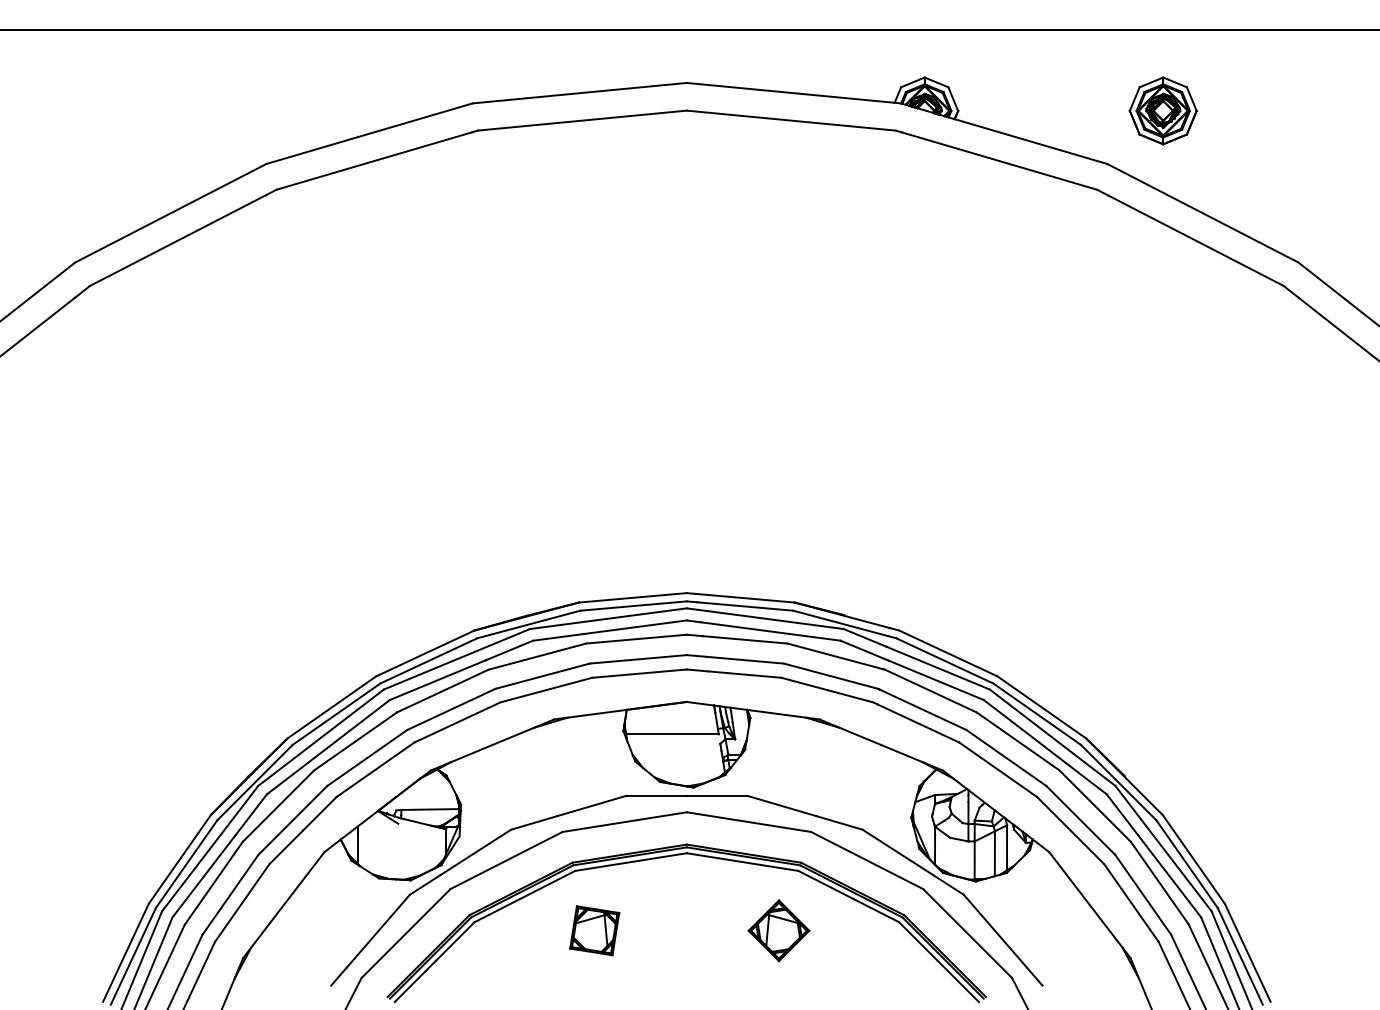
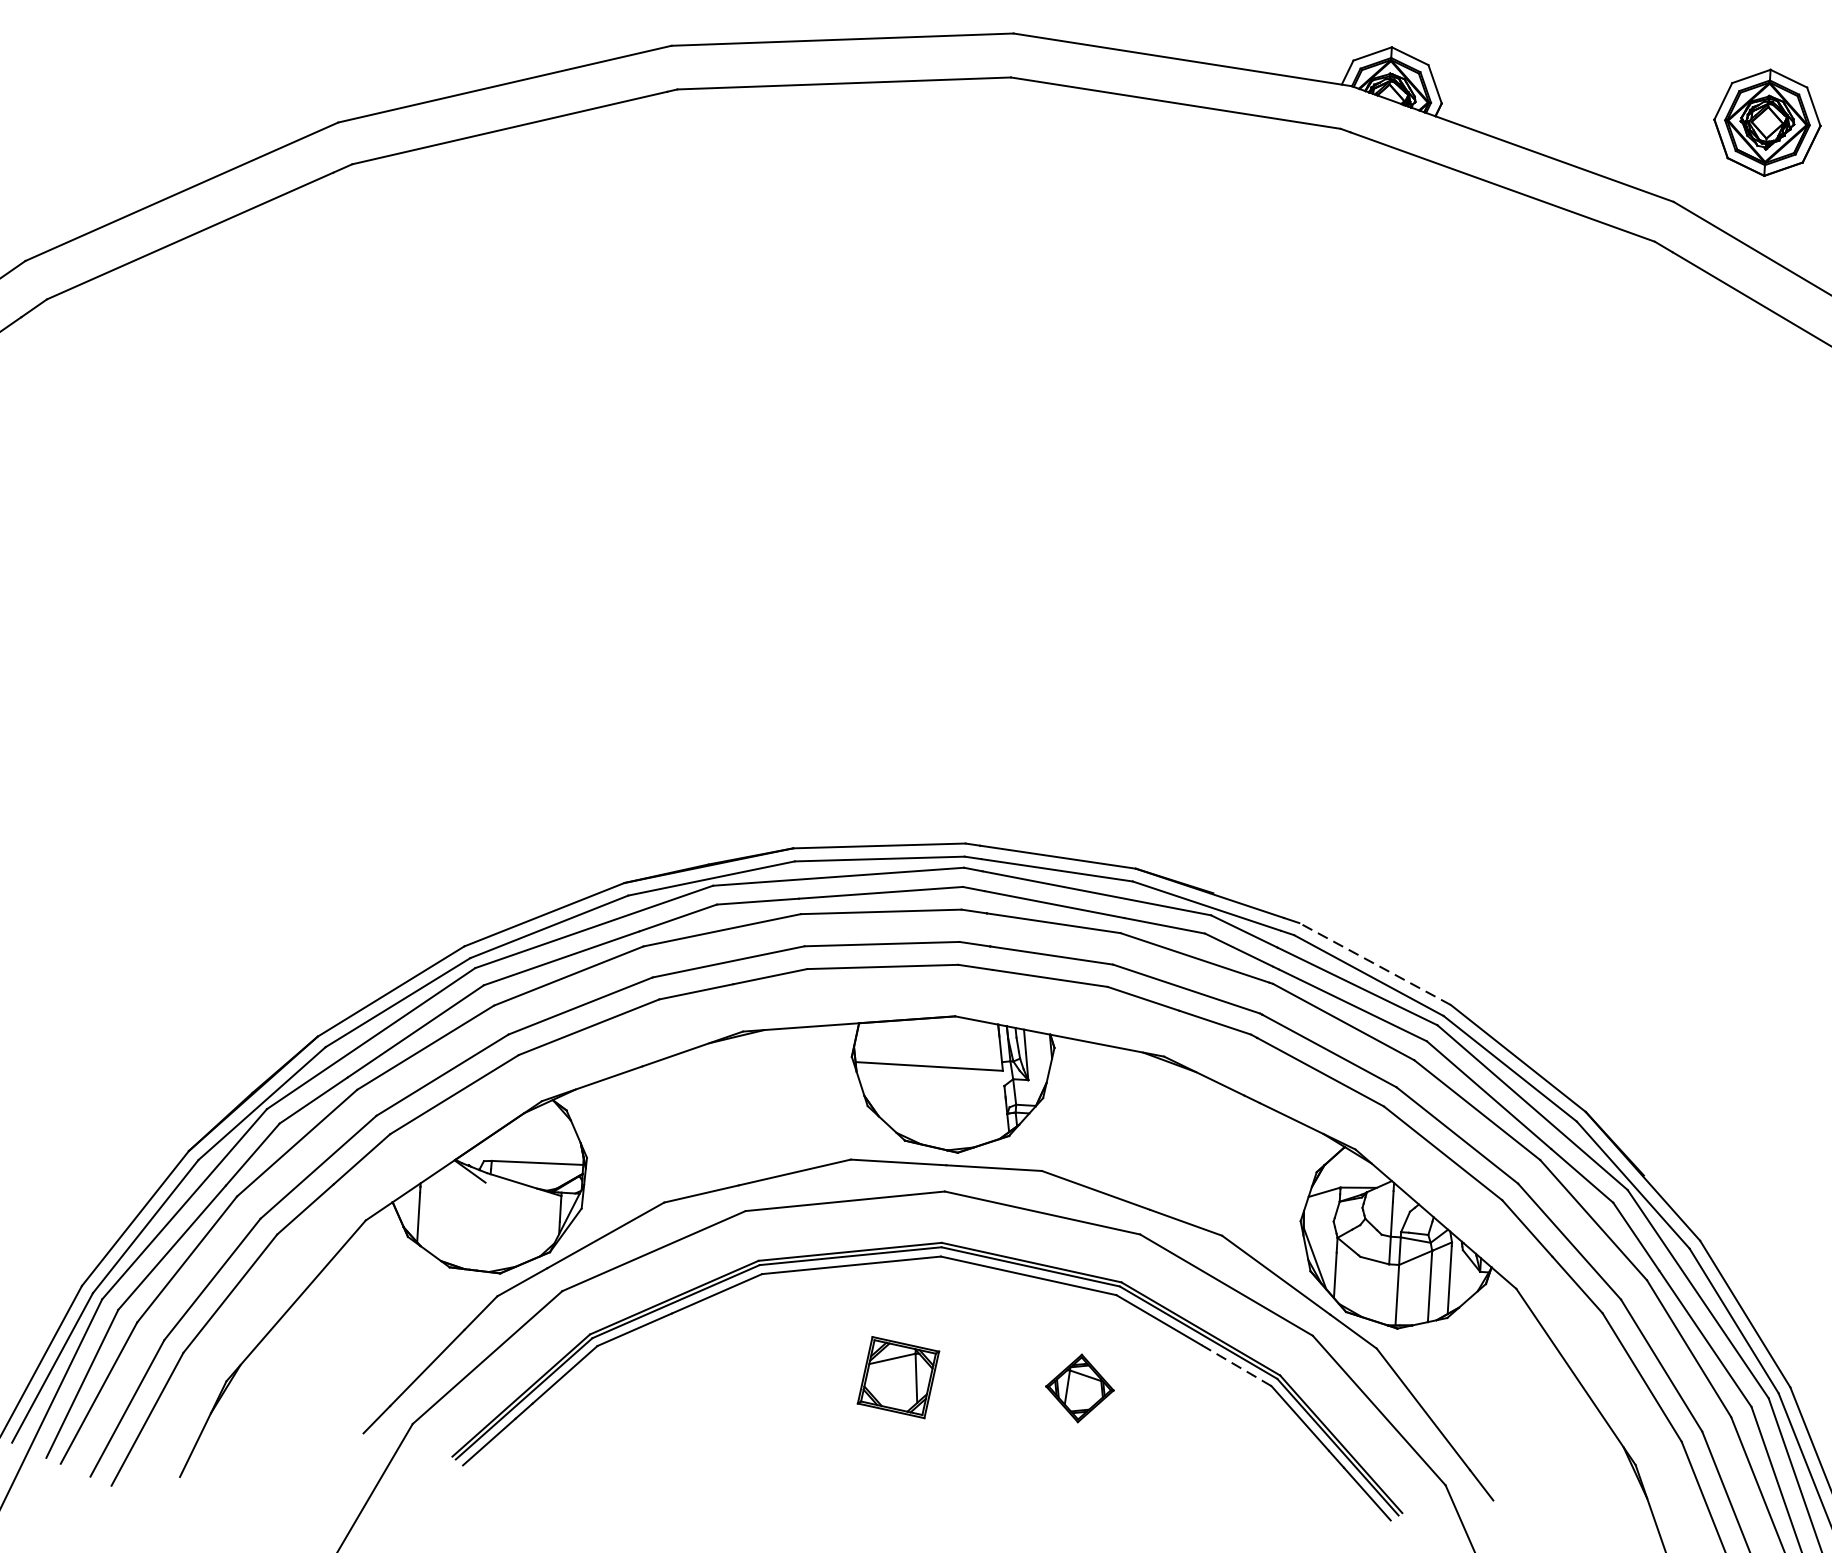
line: (947, 653) -> (1373, 964), solid -> dashed
line: (876, 910) -> (1236, 1365), solid -> dashed
part: (594, 930) -> (898, 1377), moved
part: (778, 930) -> (1079, 1387), size x0.7

